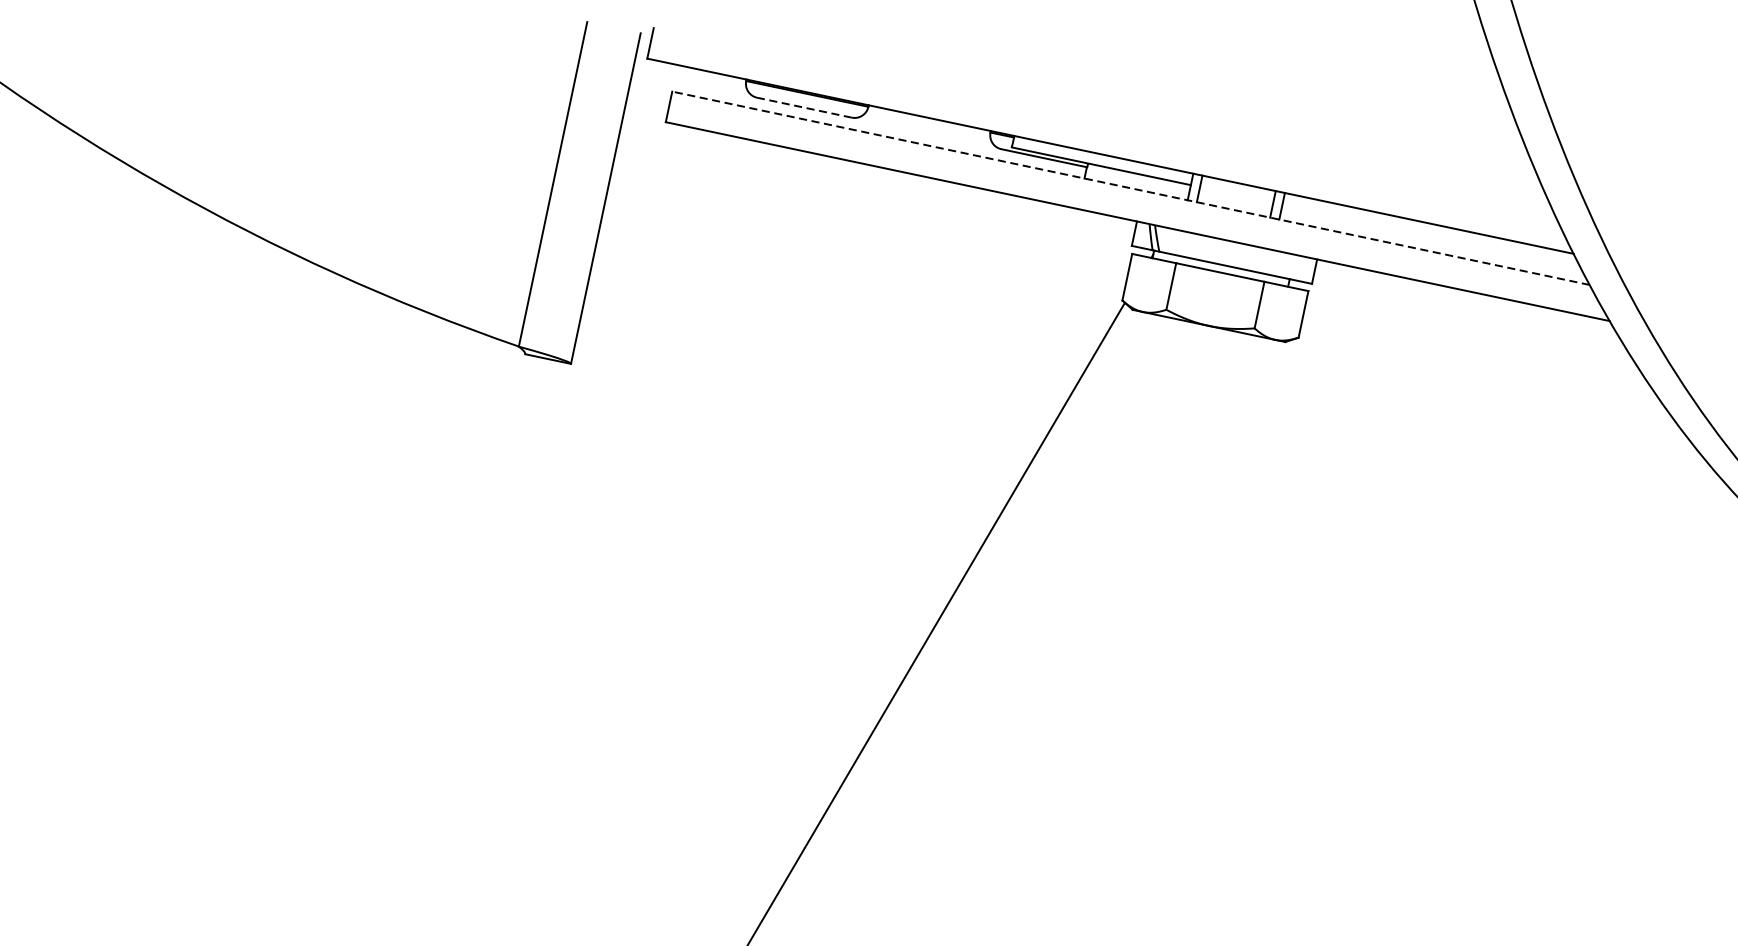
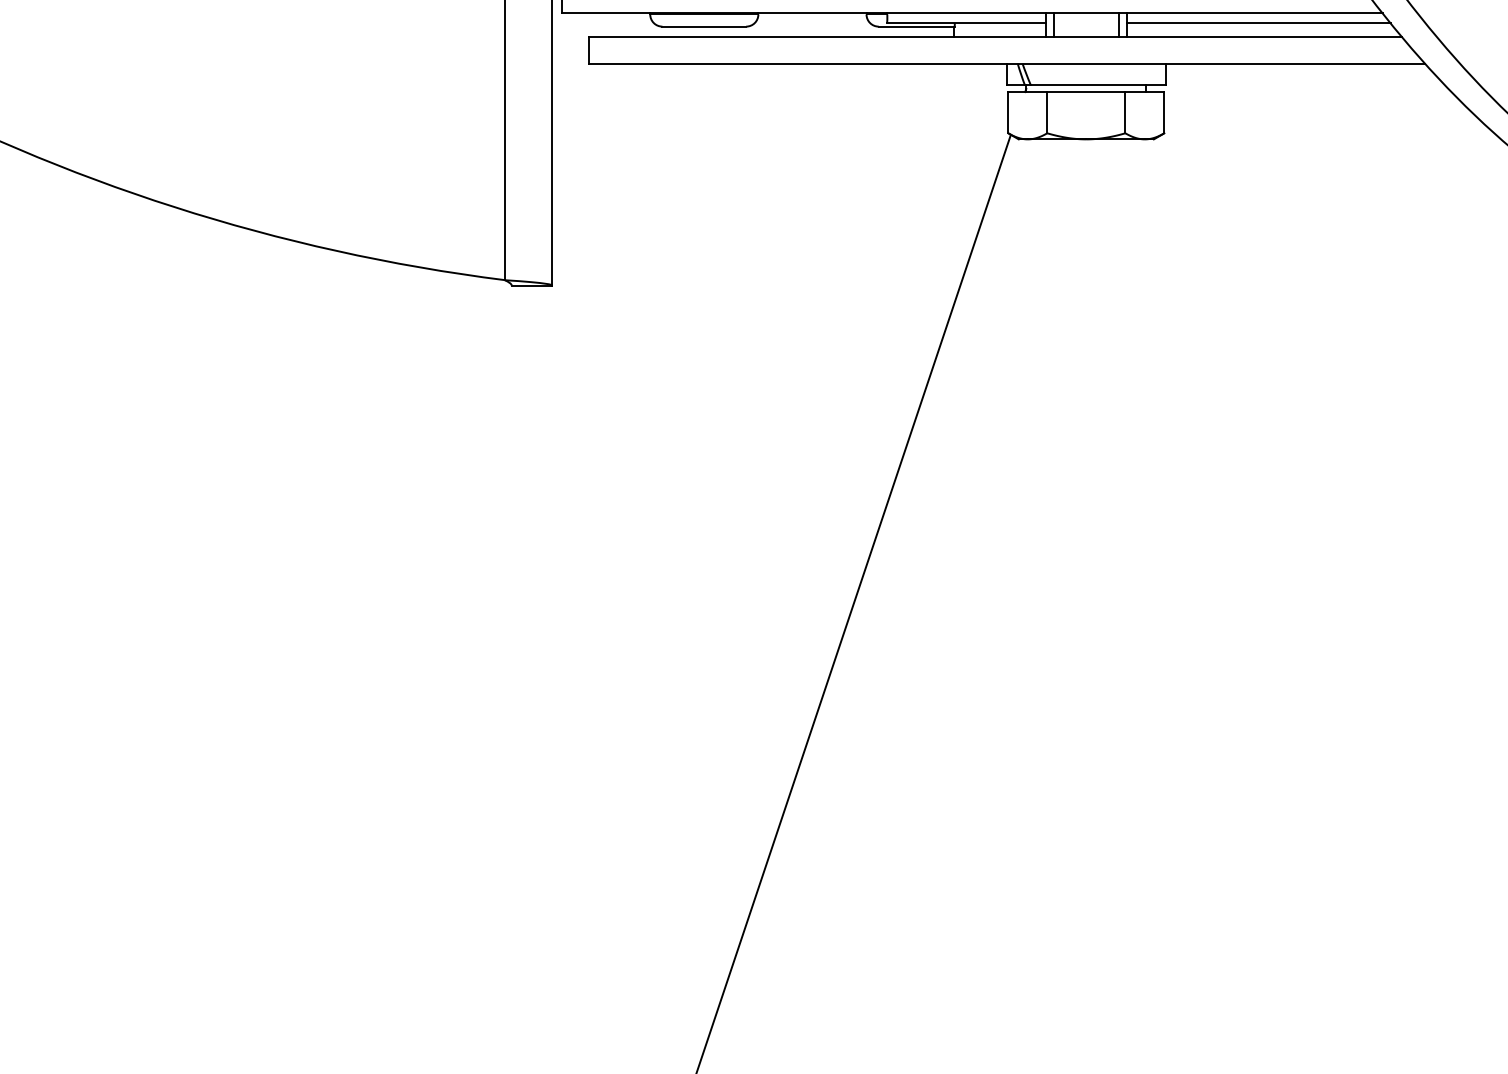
line: (804, 107) -> (704, 26), dashed -> solid
line: (1130, 188) -> (995, 36), dashed -> solid
line: (1431, 236) -> (1258, 23), added

